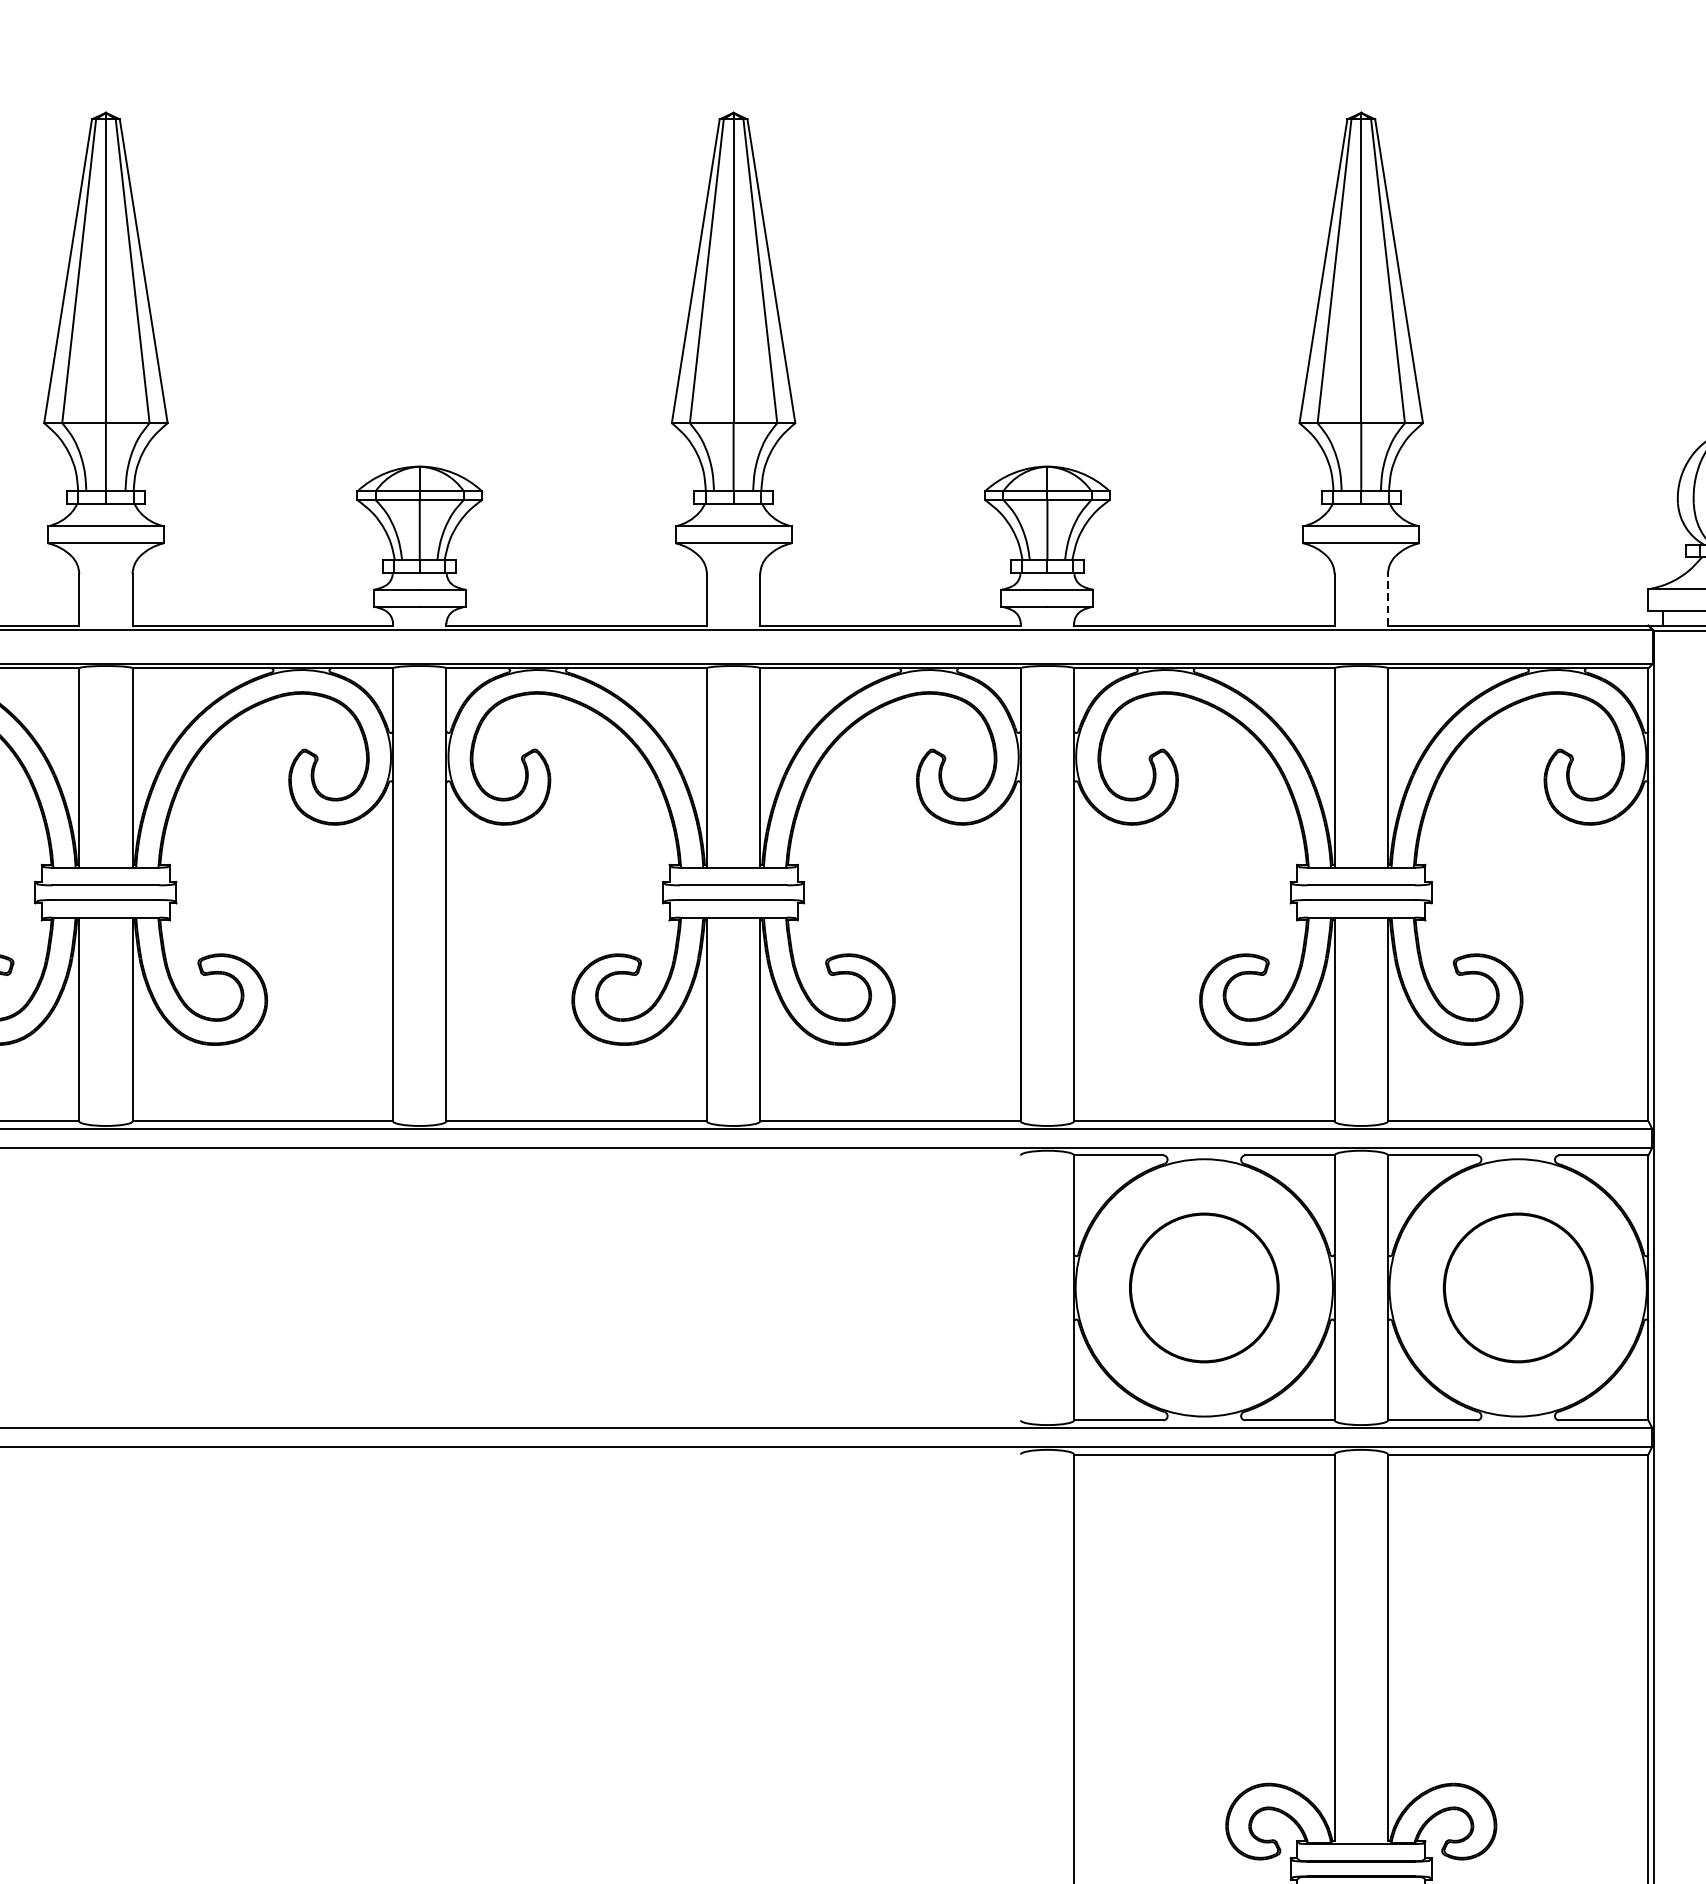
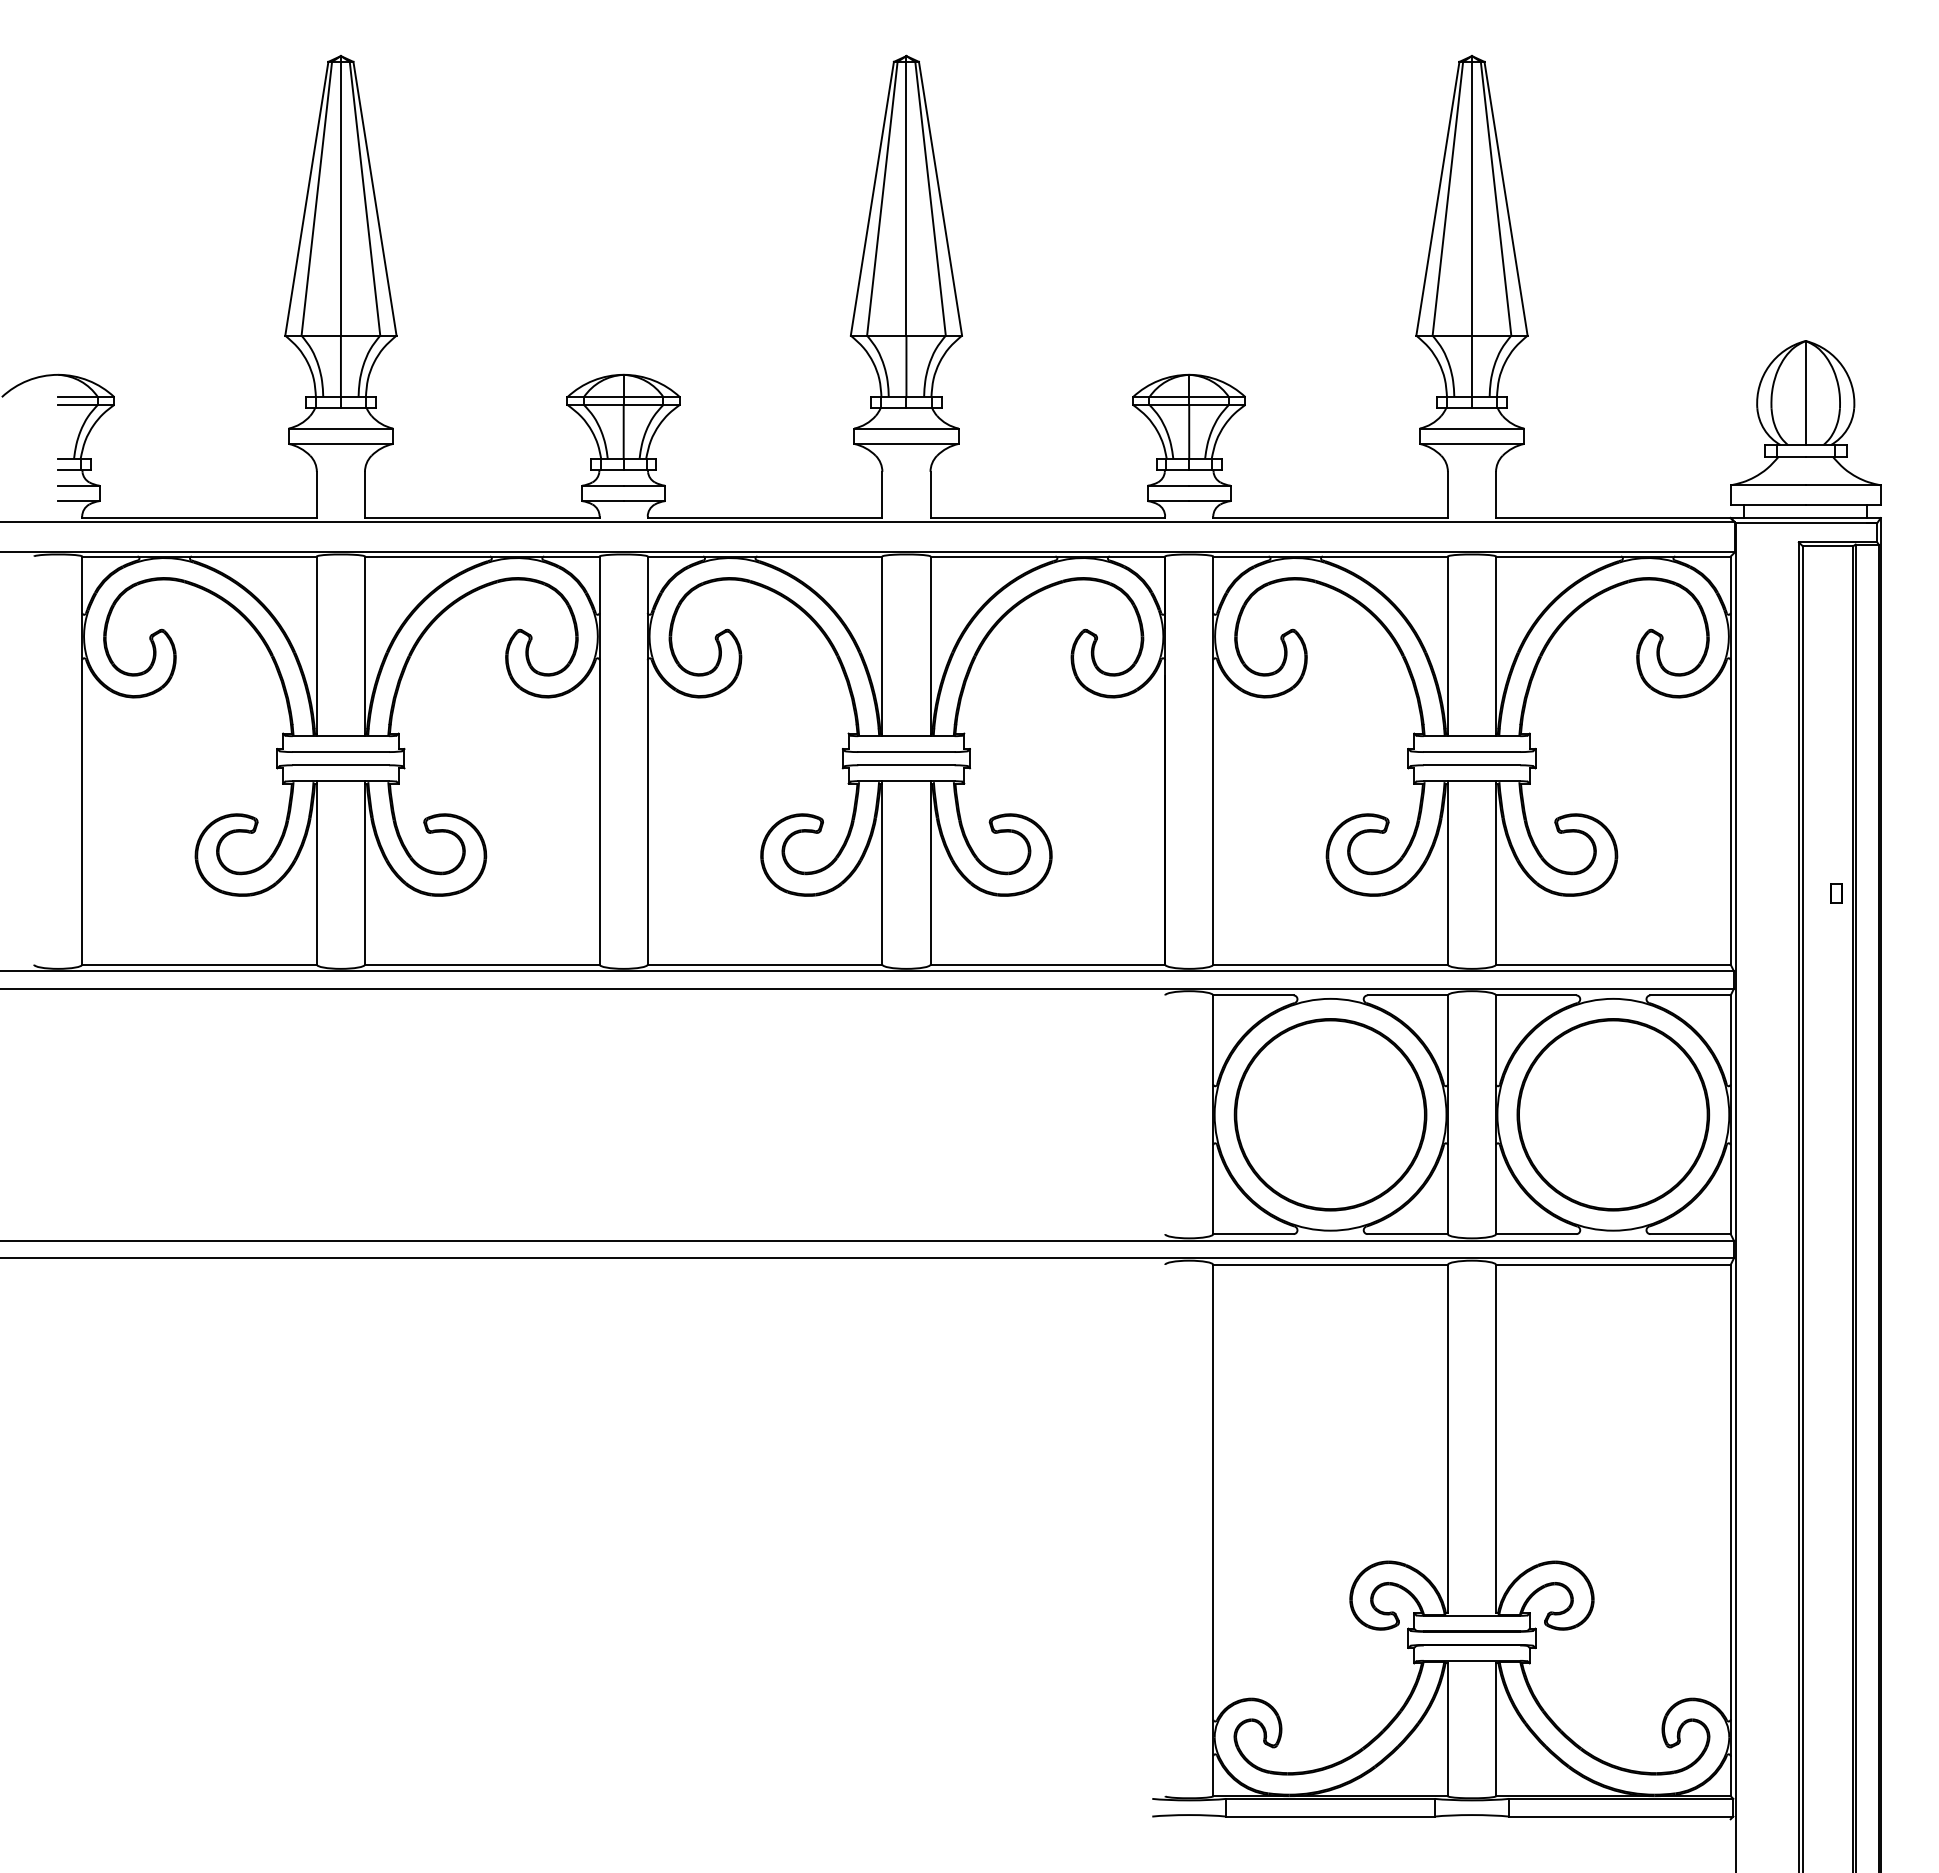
line: (1388, 599) -> (1496, 494), dashed -> solid
part: (1204, 1287) -> (1330, 1114), size x1.43
part: (1518, 1287) -> (1613, 1114), size x1.43

